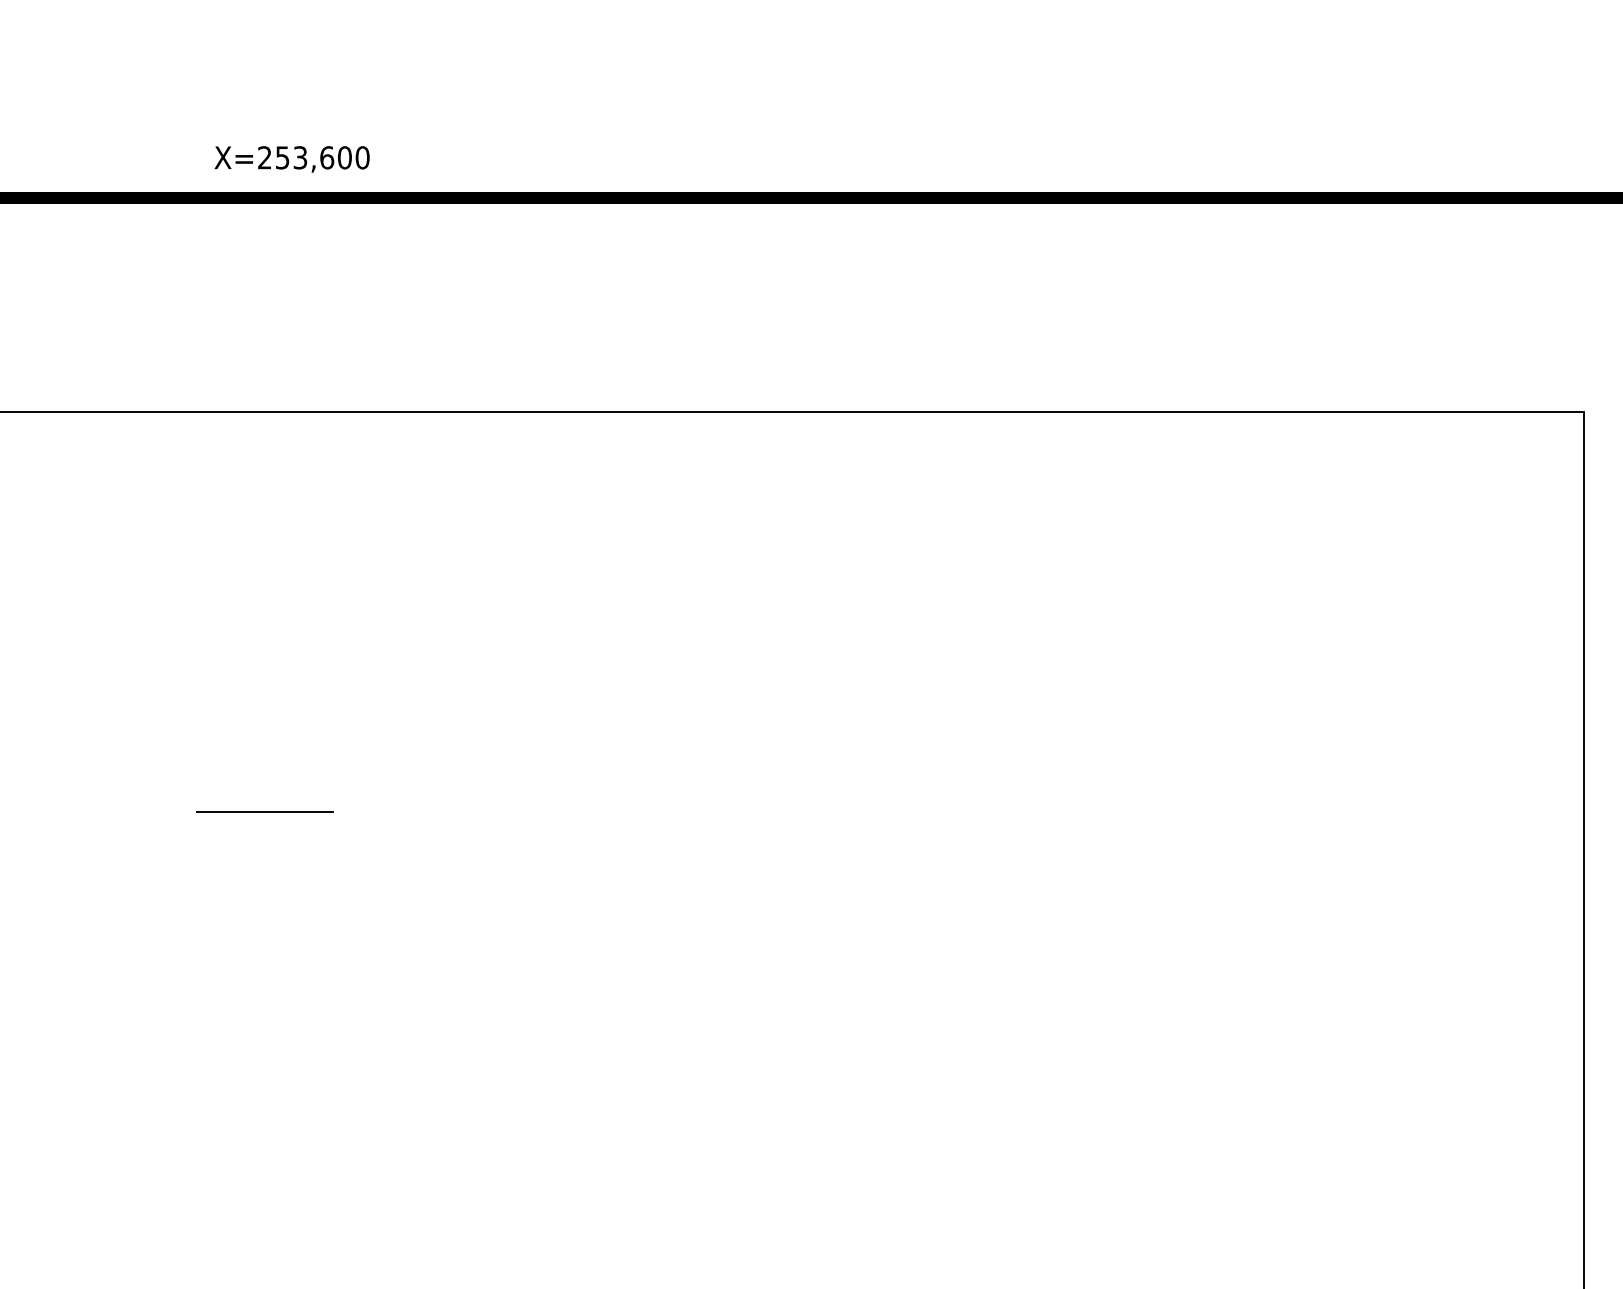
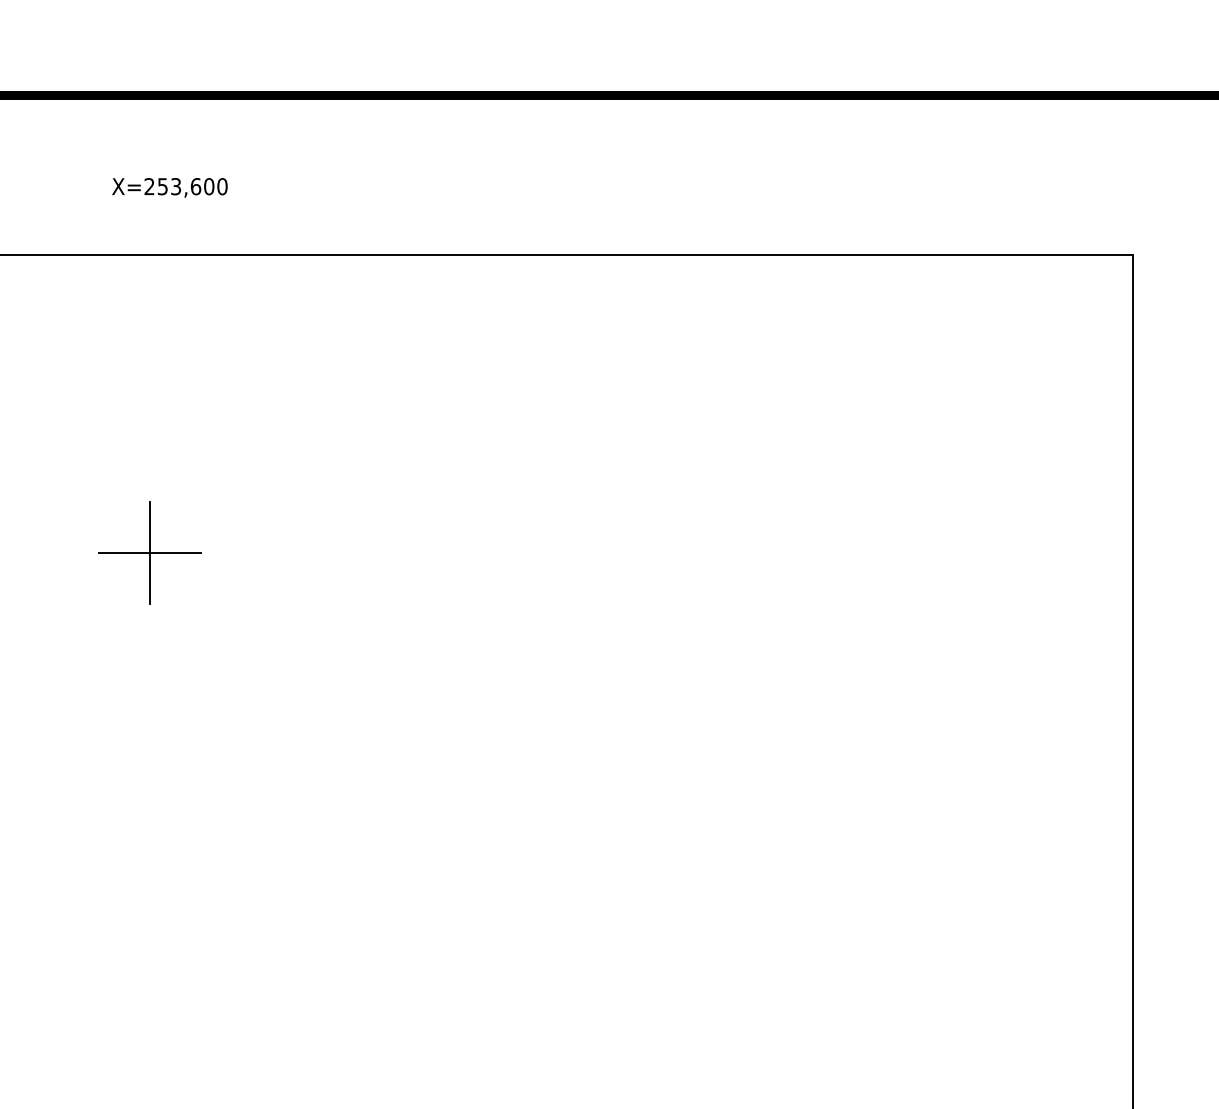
text: (291, 158) -> (169, 187), moved
line: (264, 811) -> (149, 552), added

